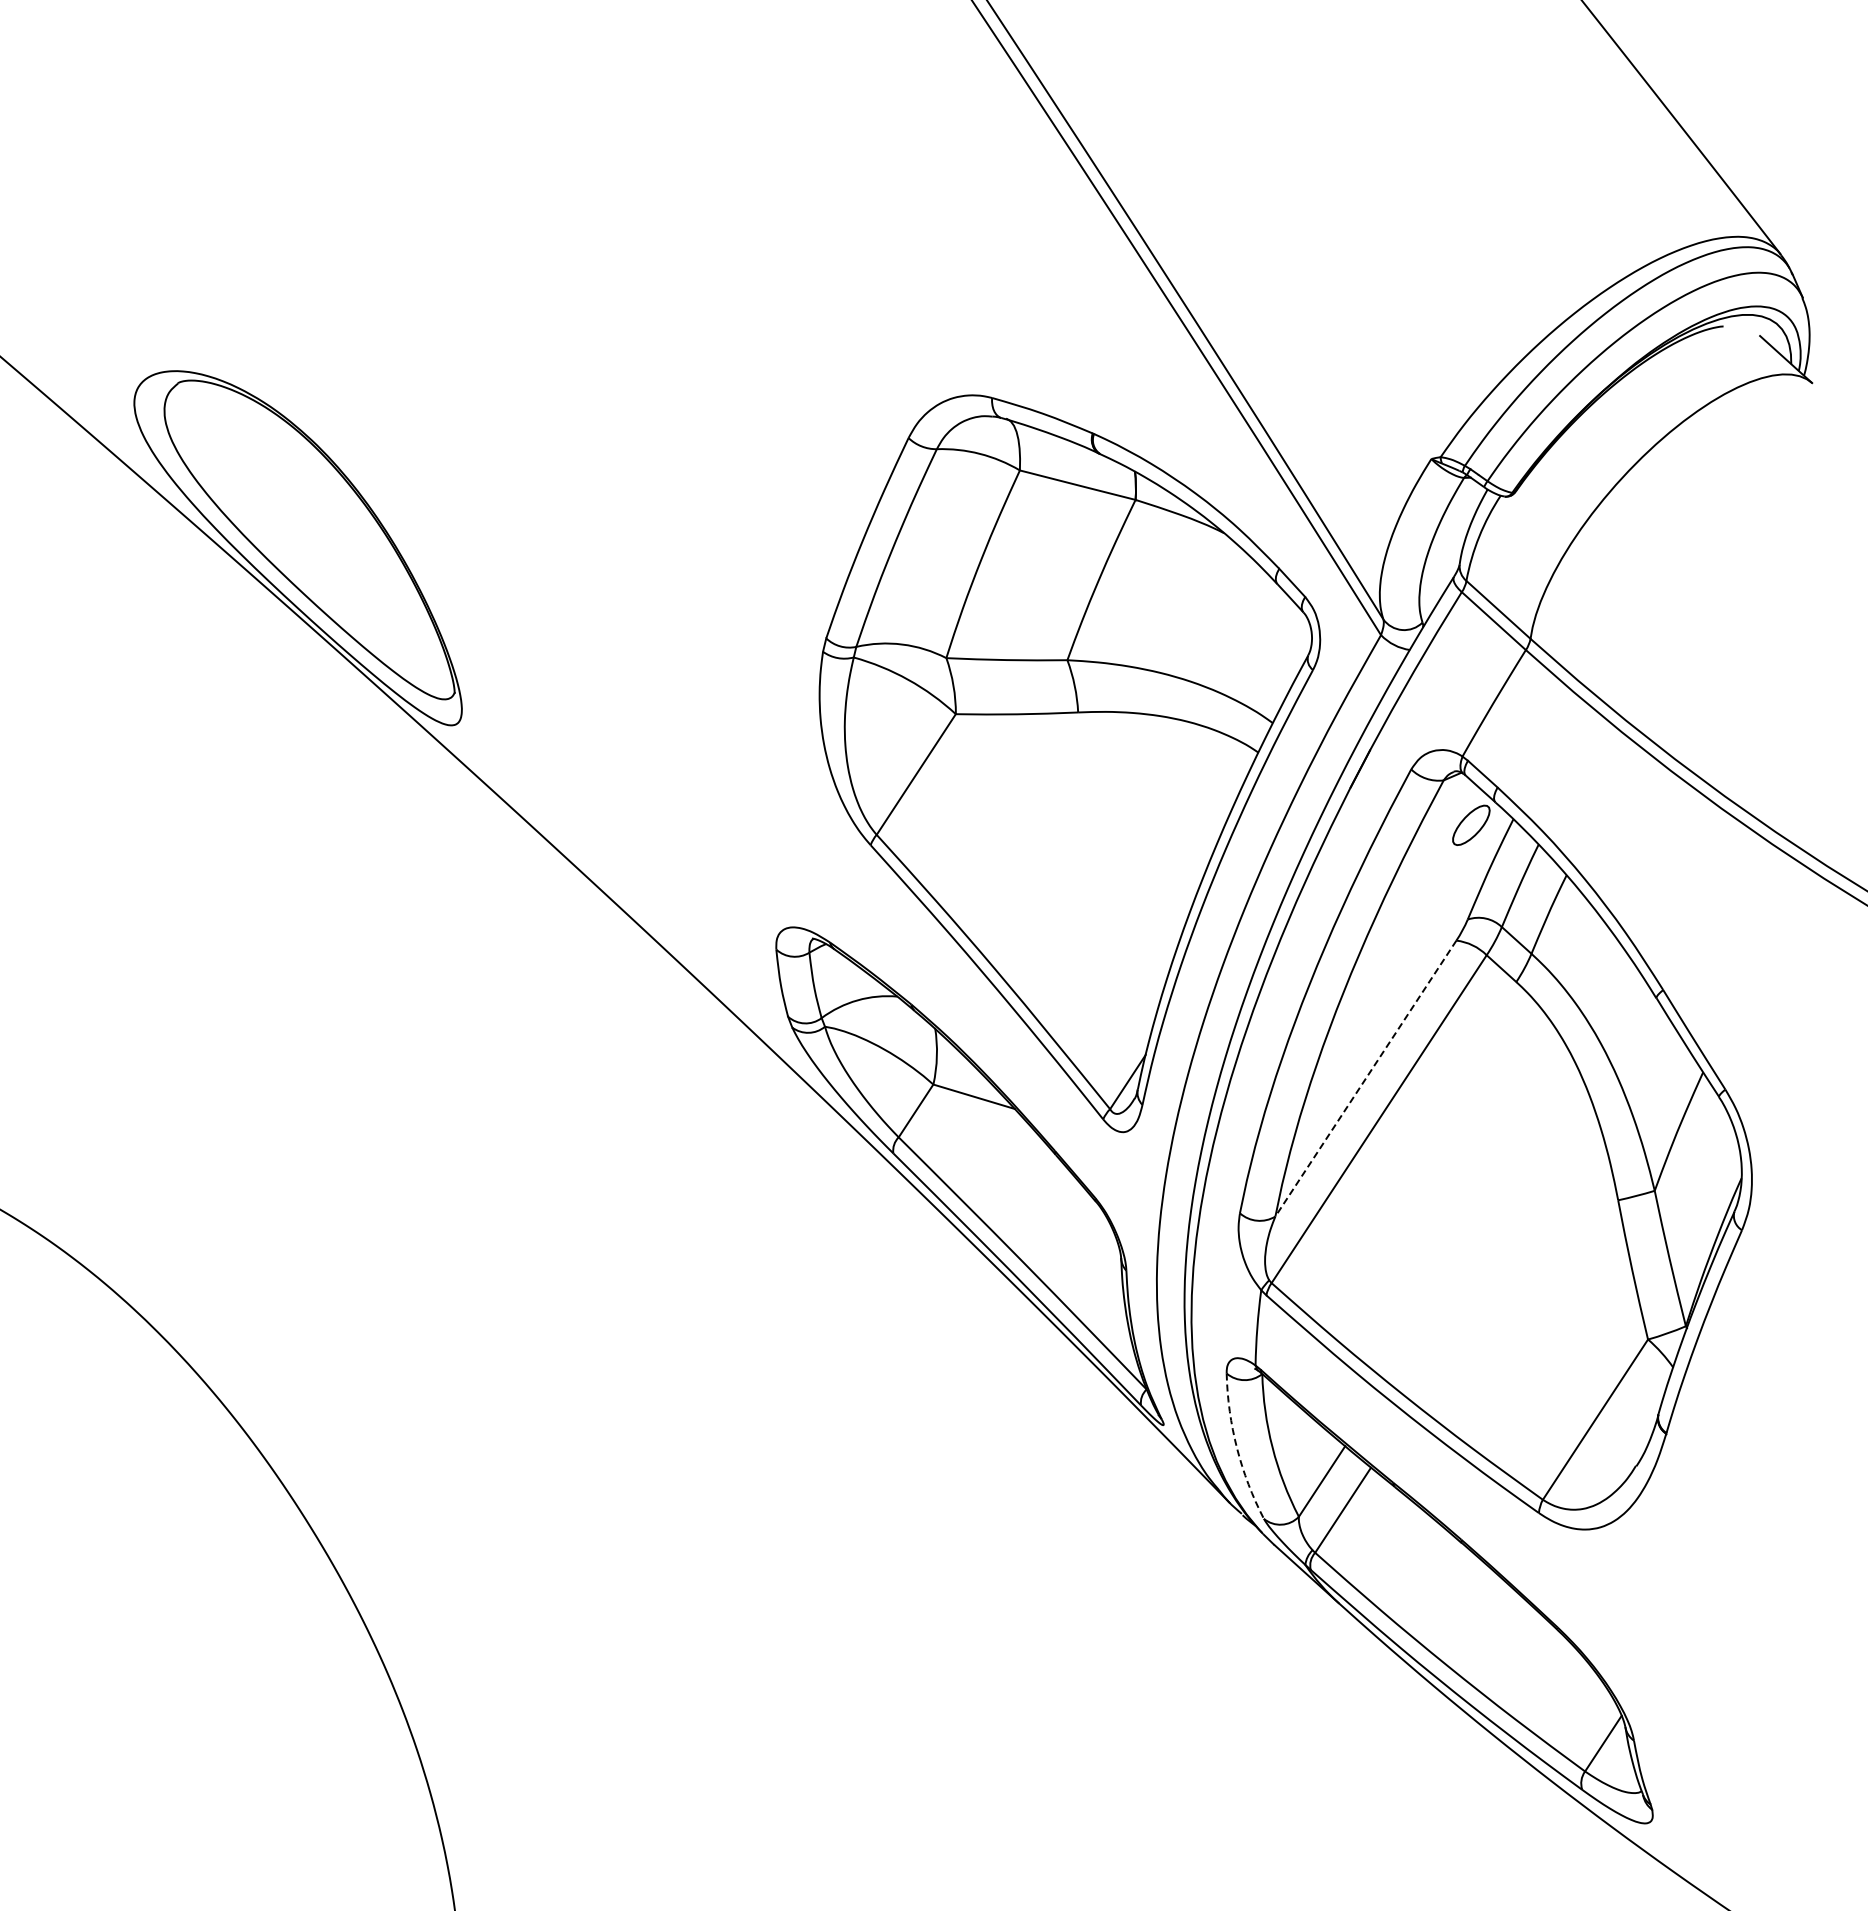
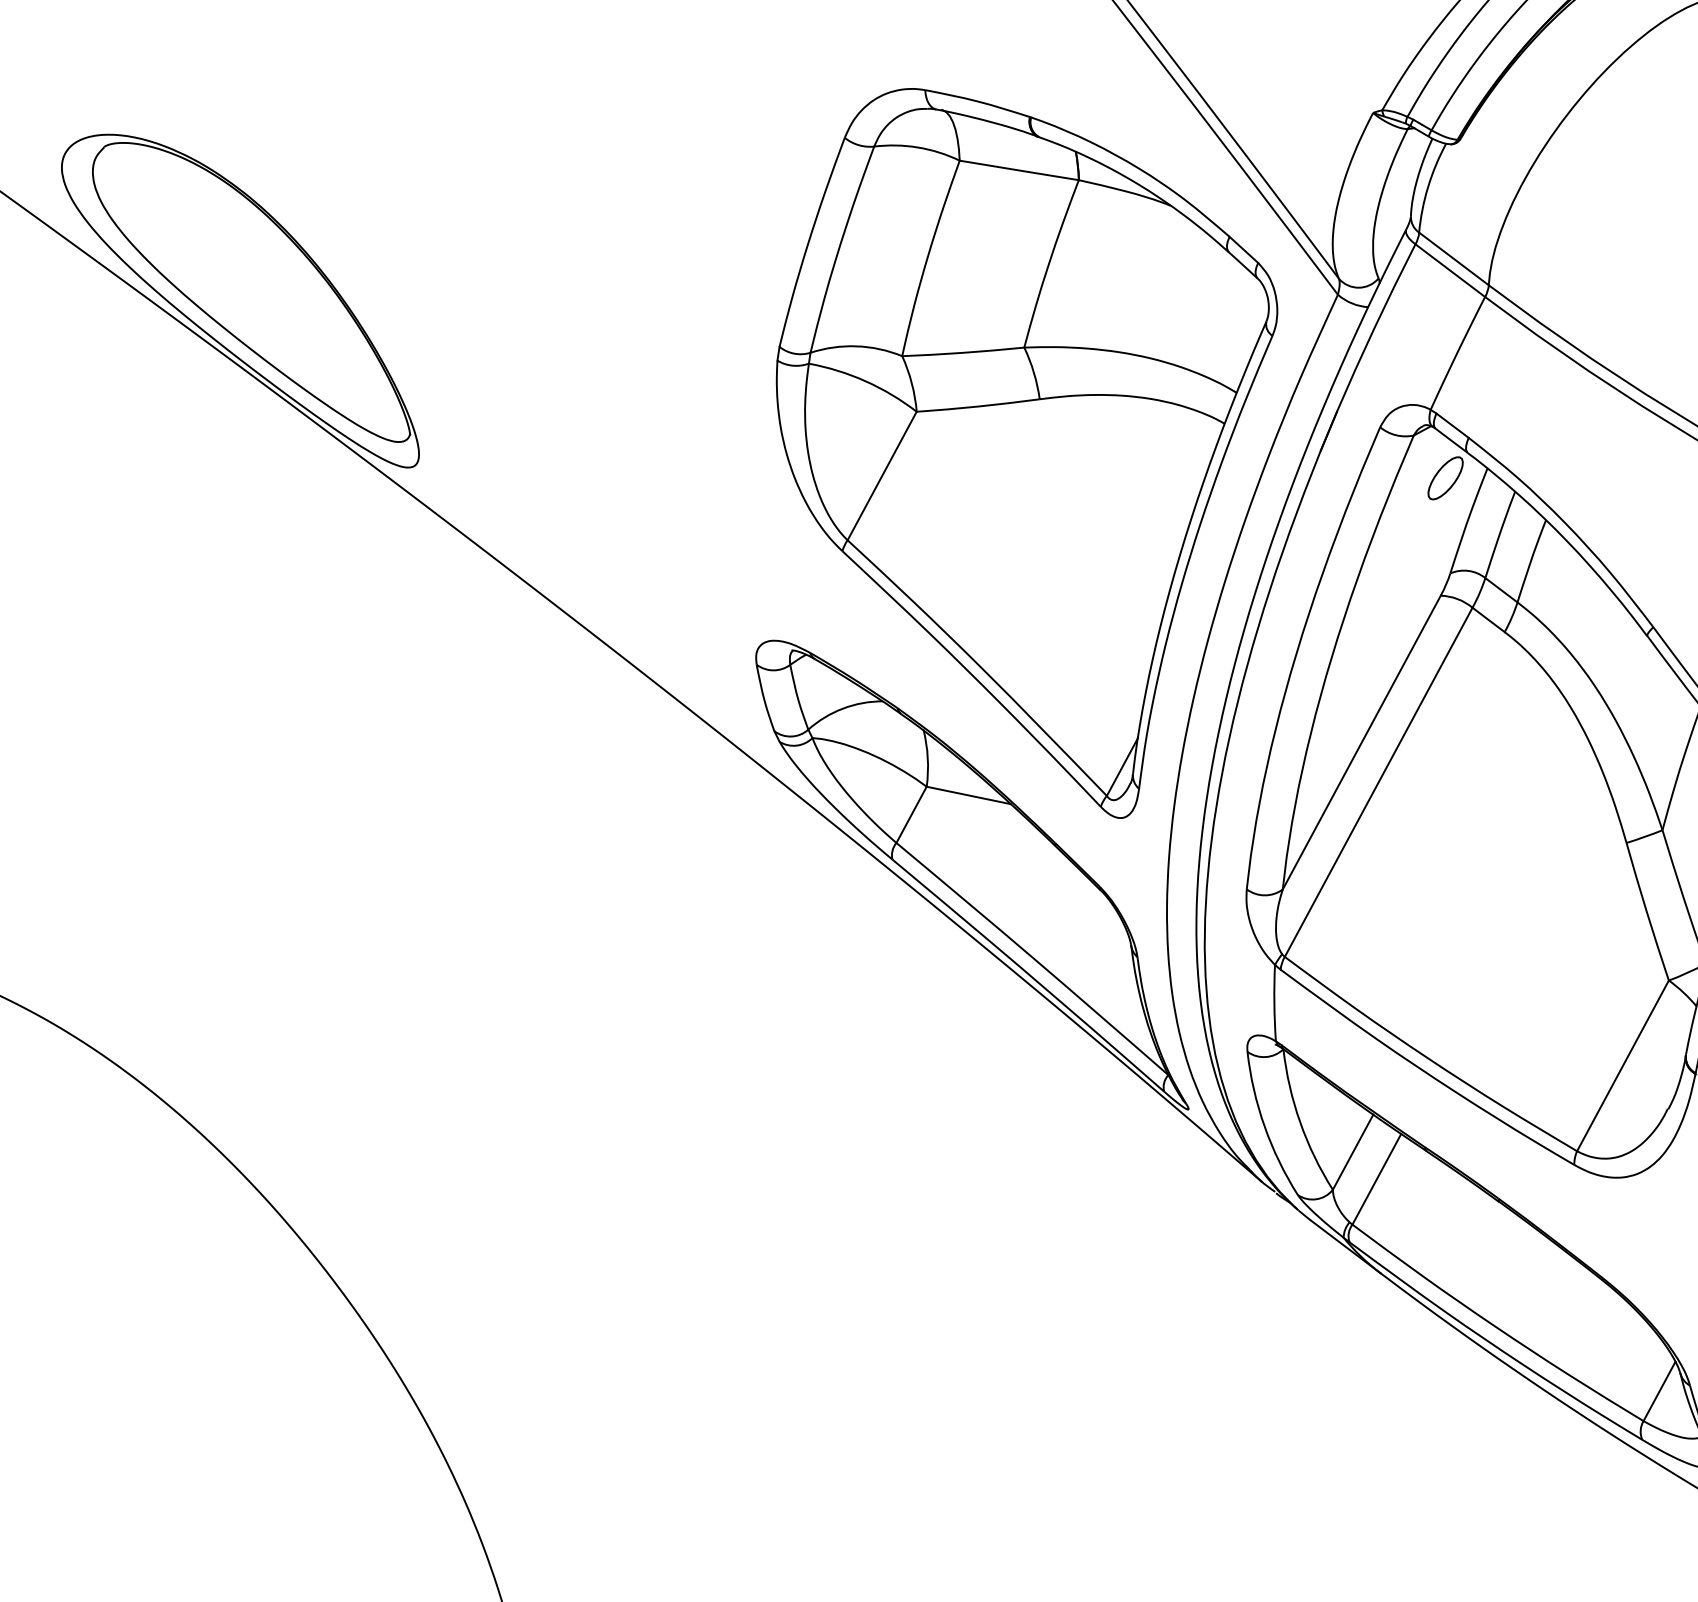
line: (1365, 1078) -> (1361, 742), dashed -> solid
arc: (1237, 1448) -> (1265, 1126), dashed -> solid

